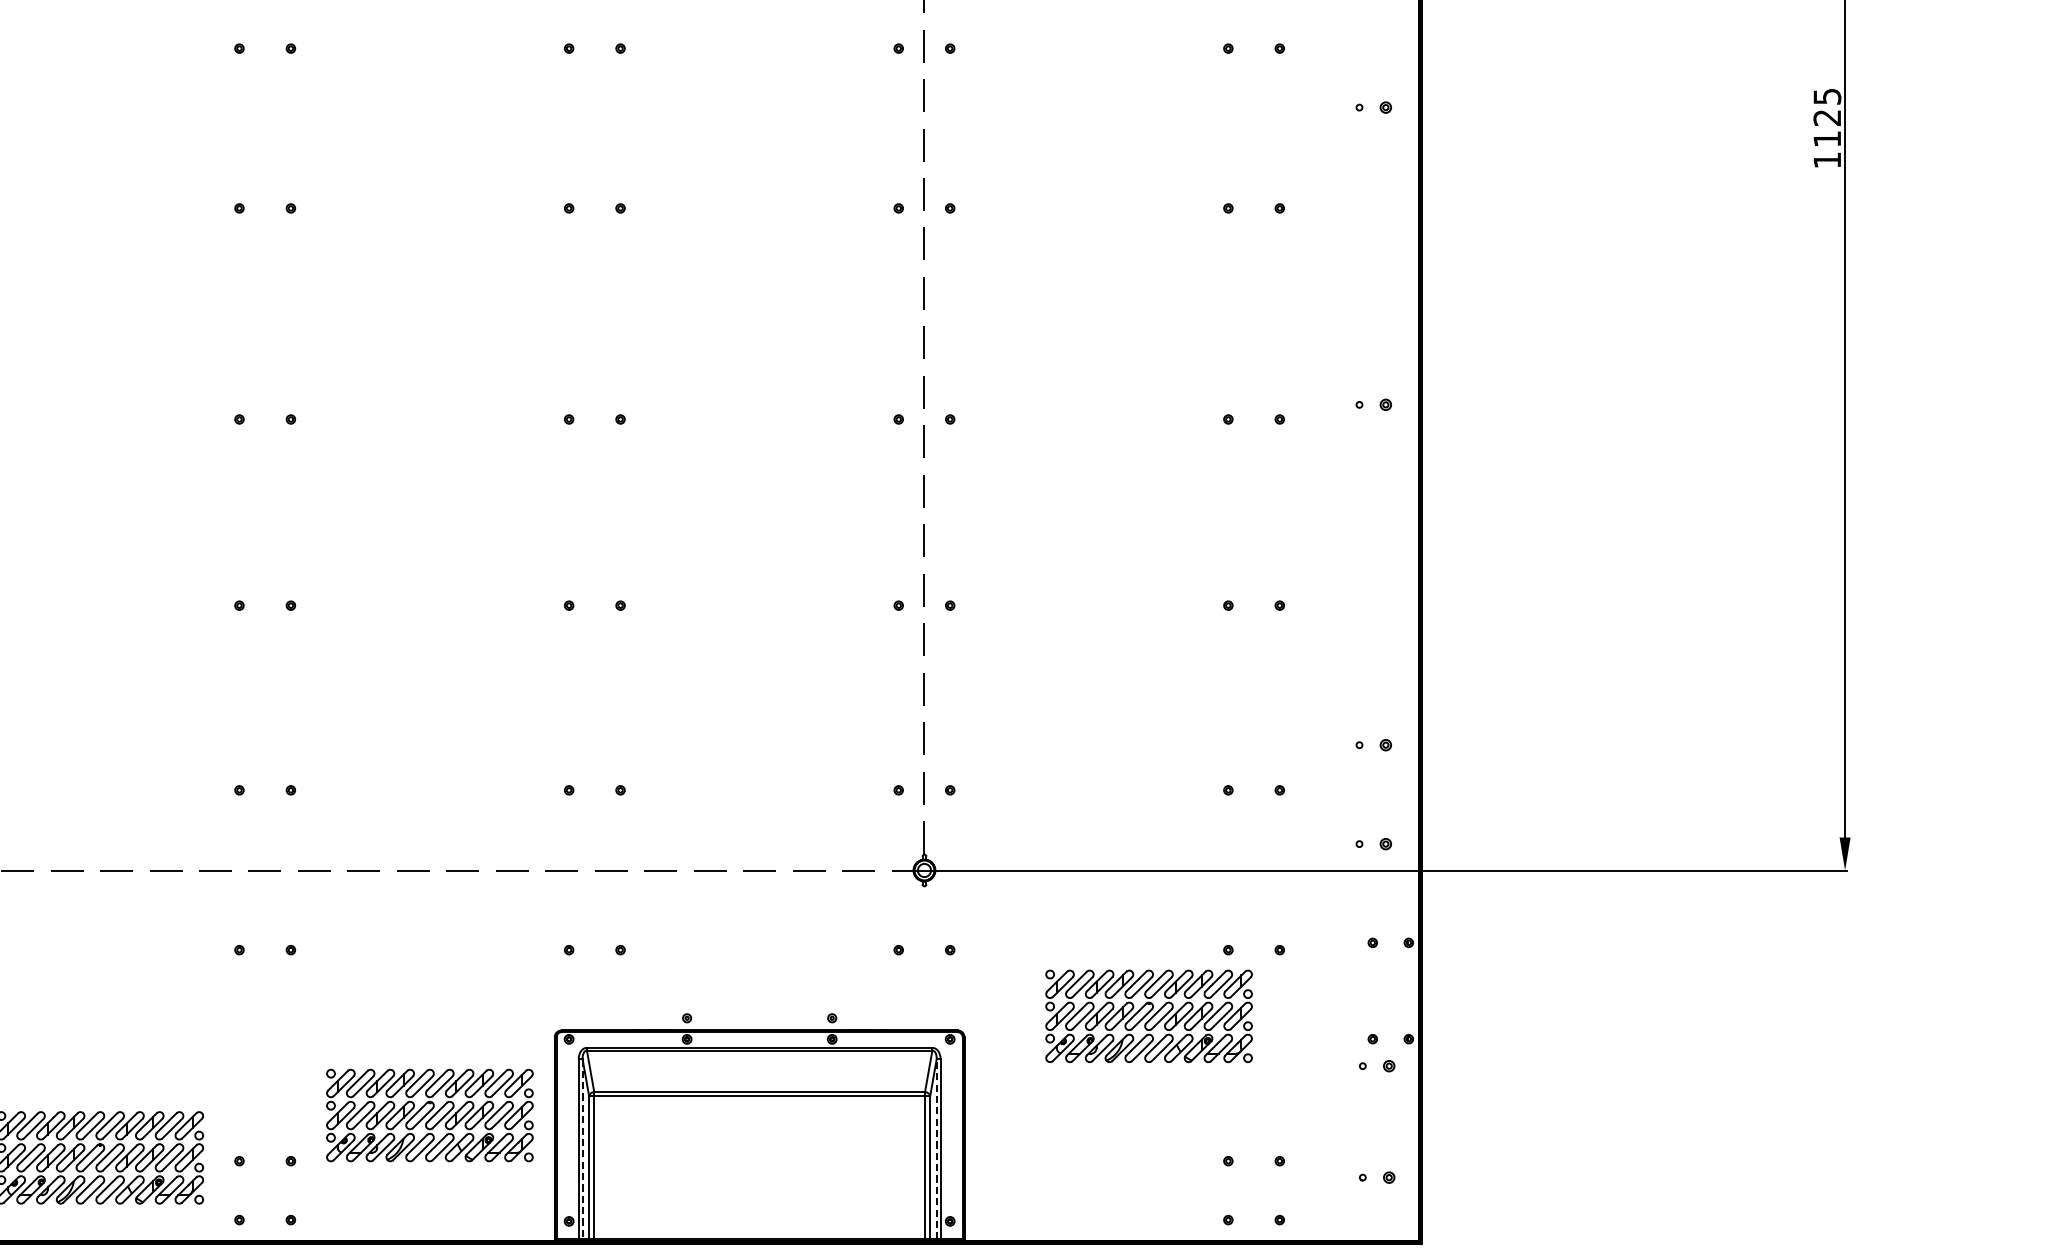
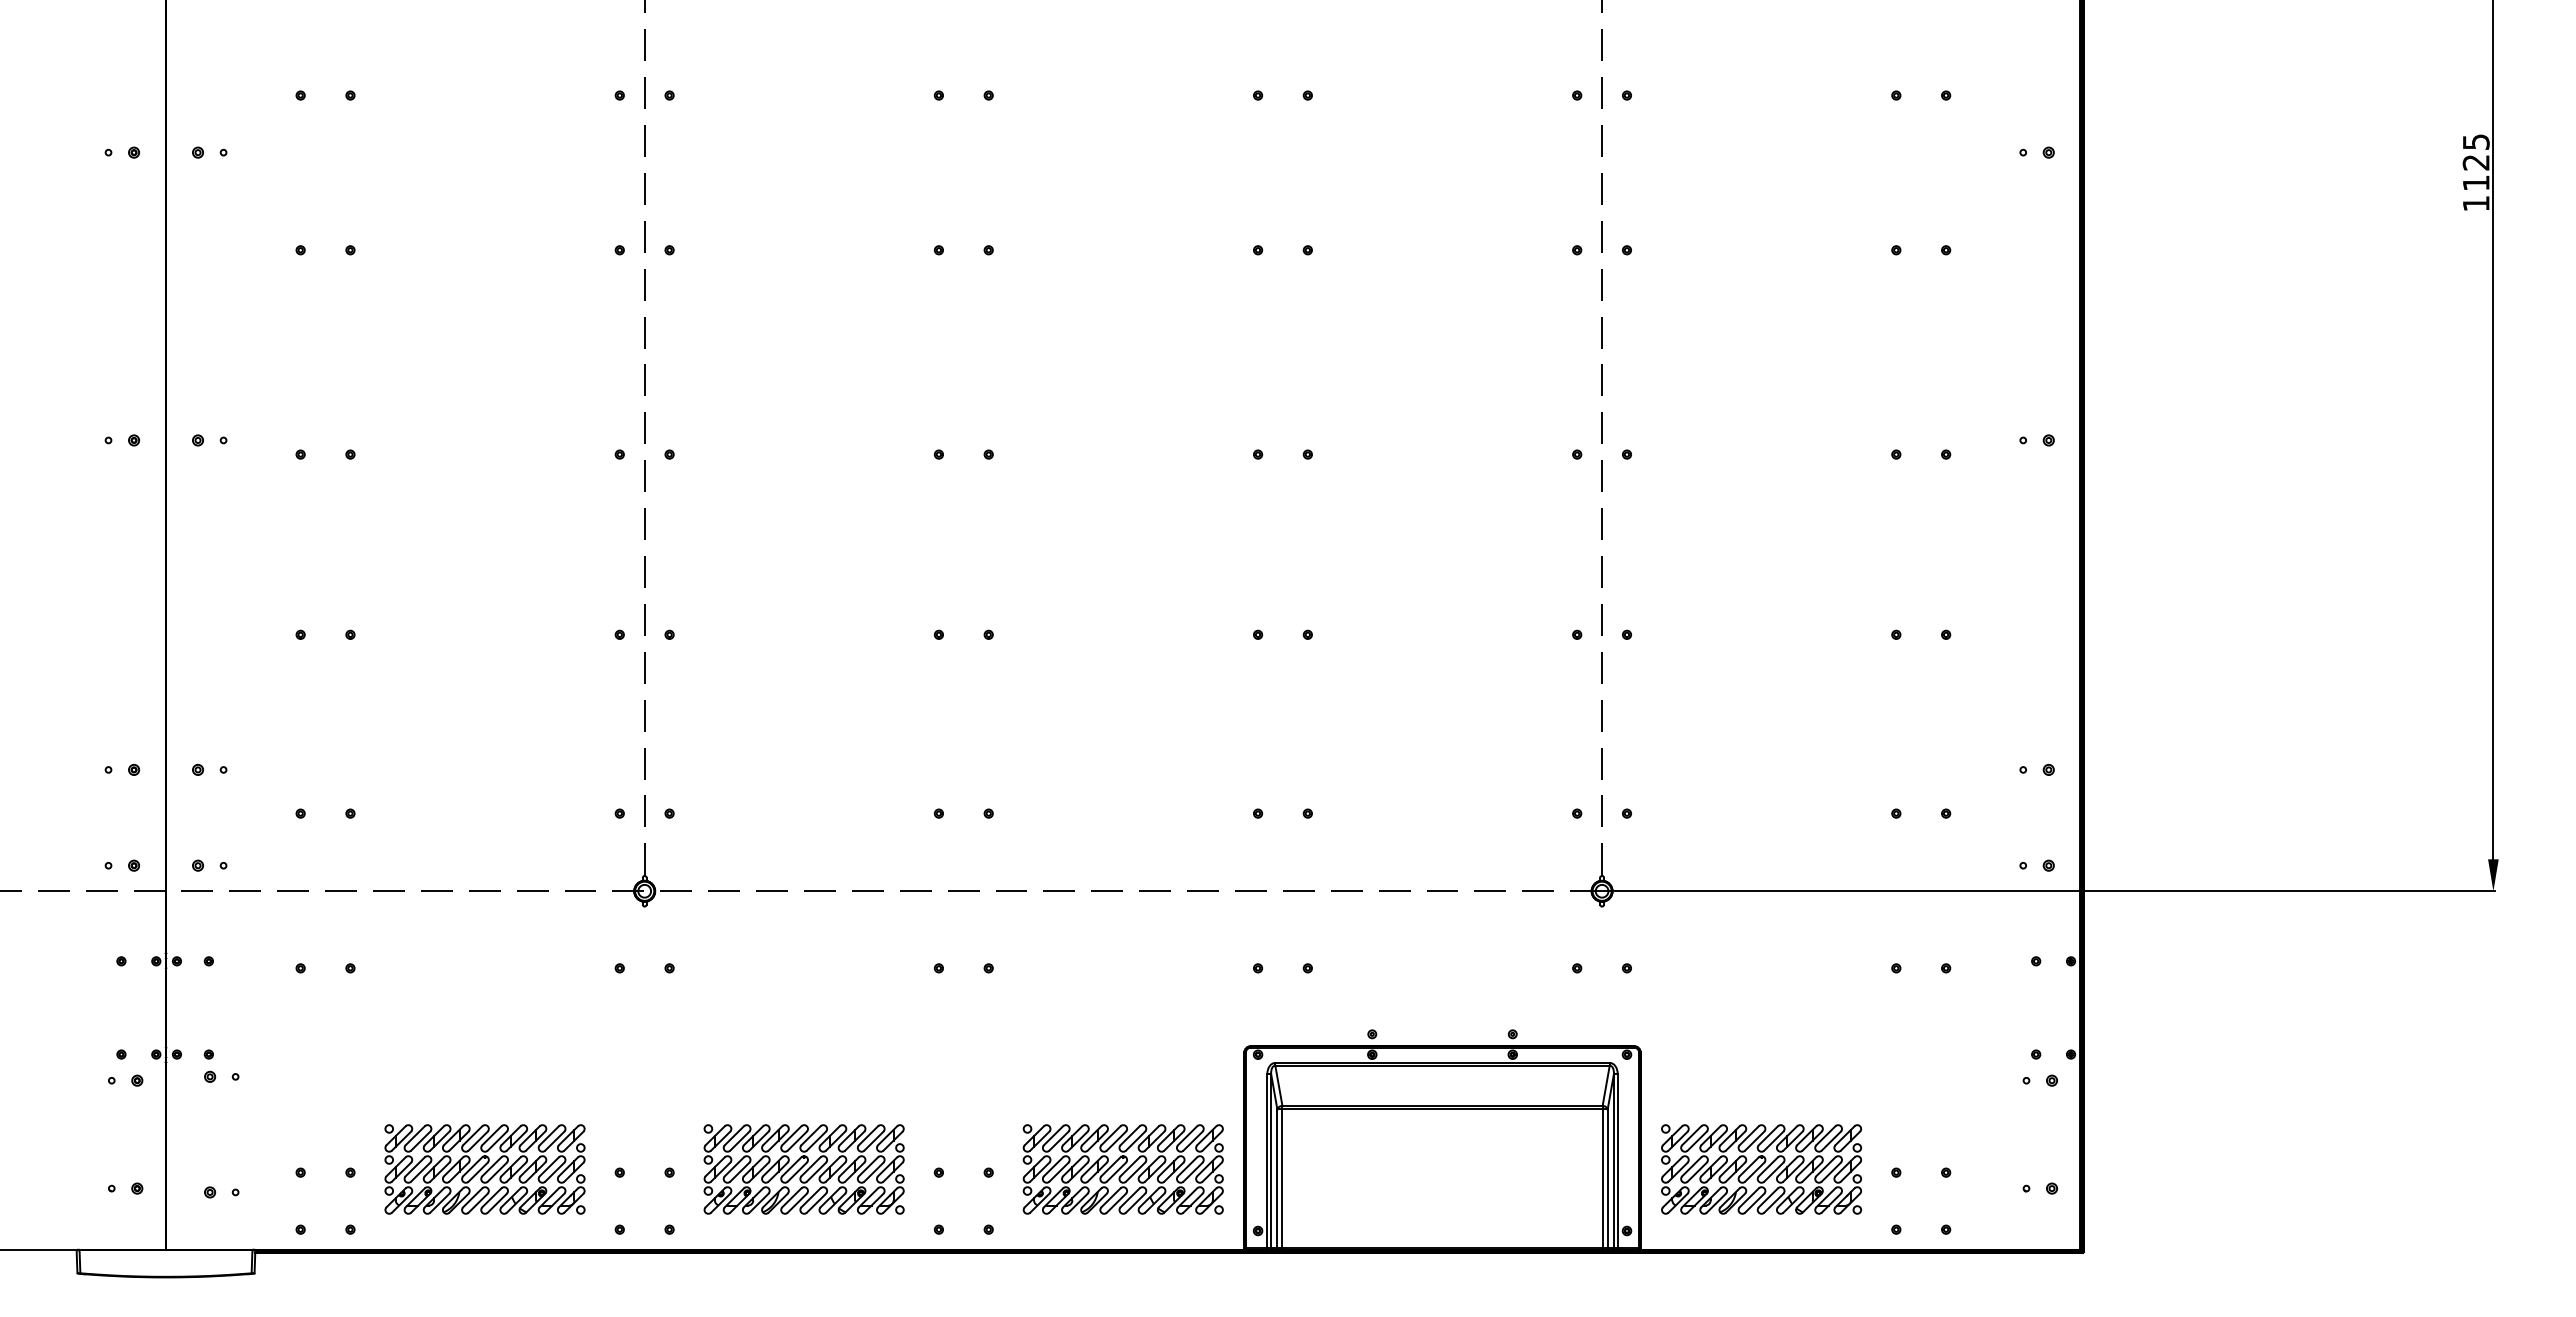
part: (1149, 1016) -> (1761, 1169), moved
part: (429, 1115) -> (1122, 1169), moved
line: (936, 1148) -> (1613, 1160), dashed -> solid
line: (582, 1149) -> (1271, 1161), dashed -> solid

